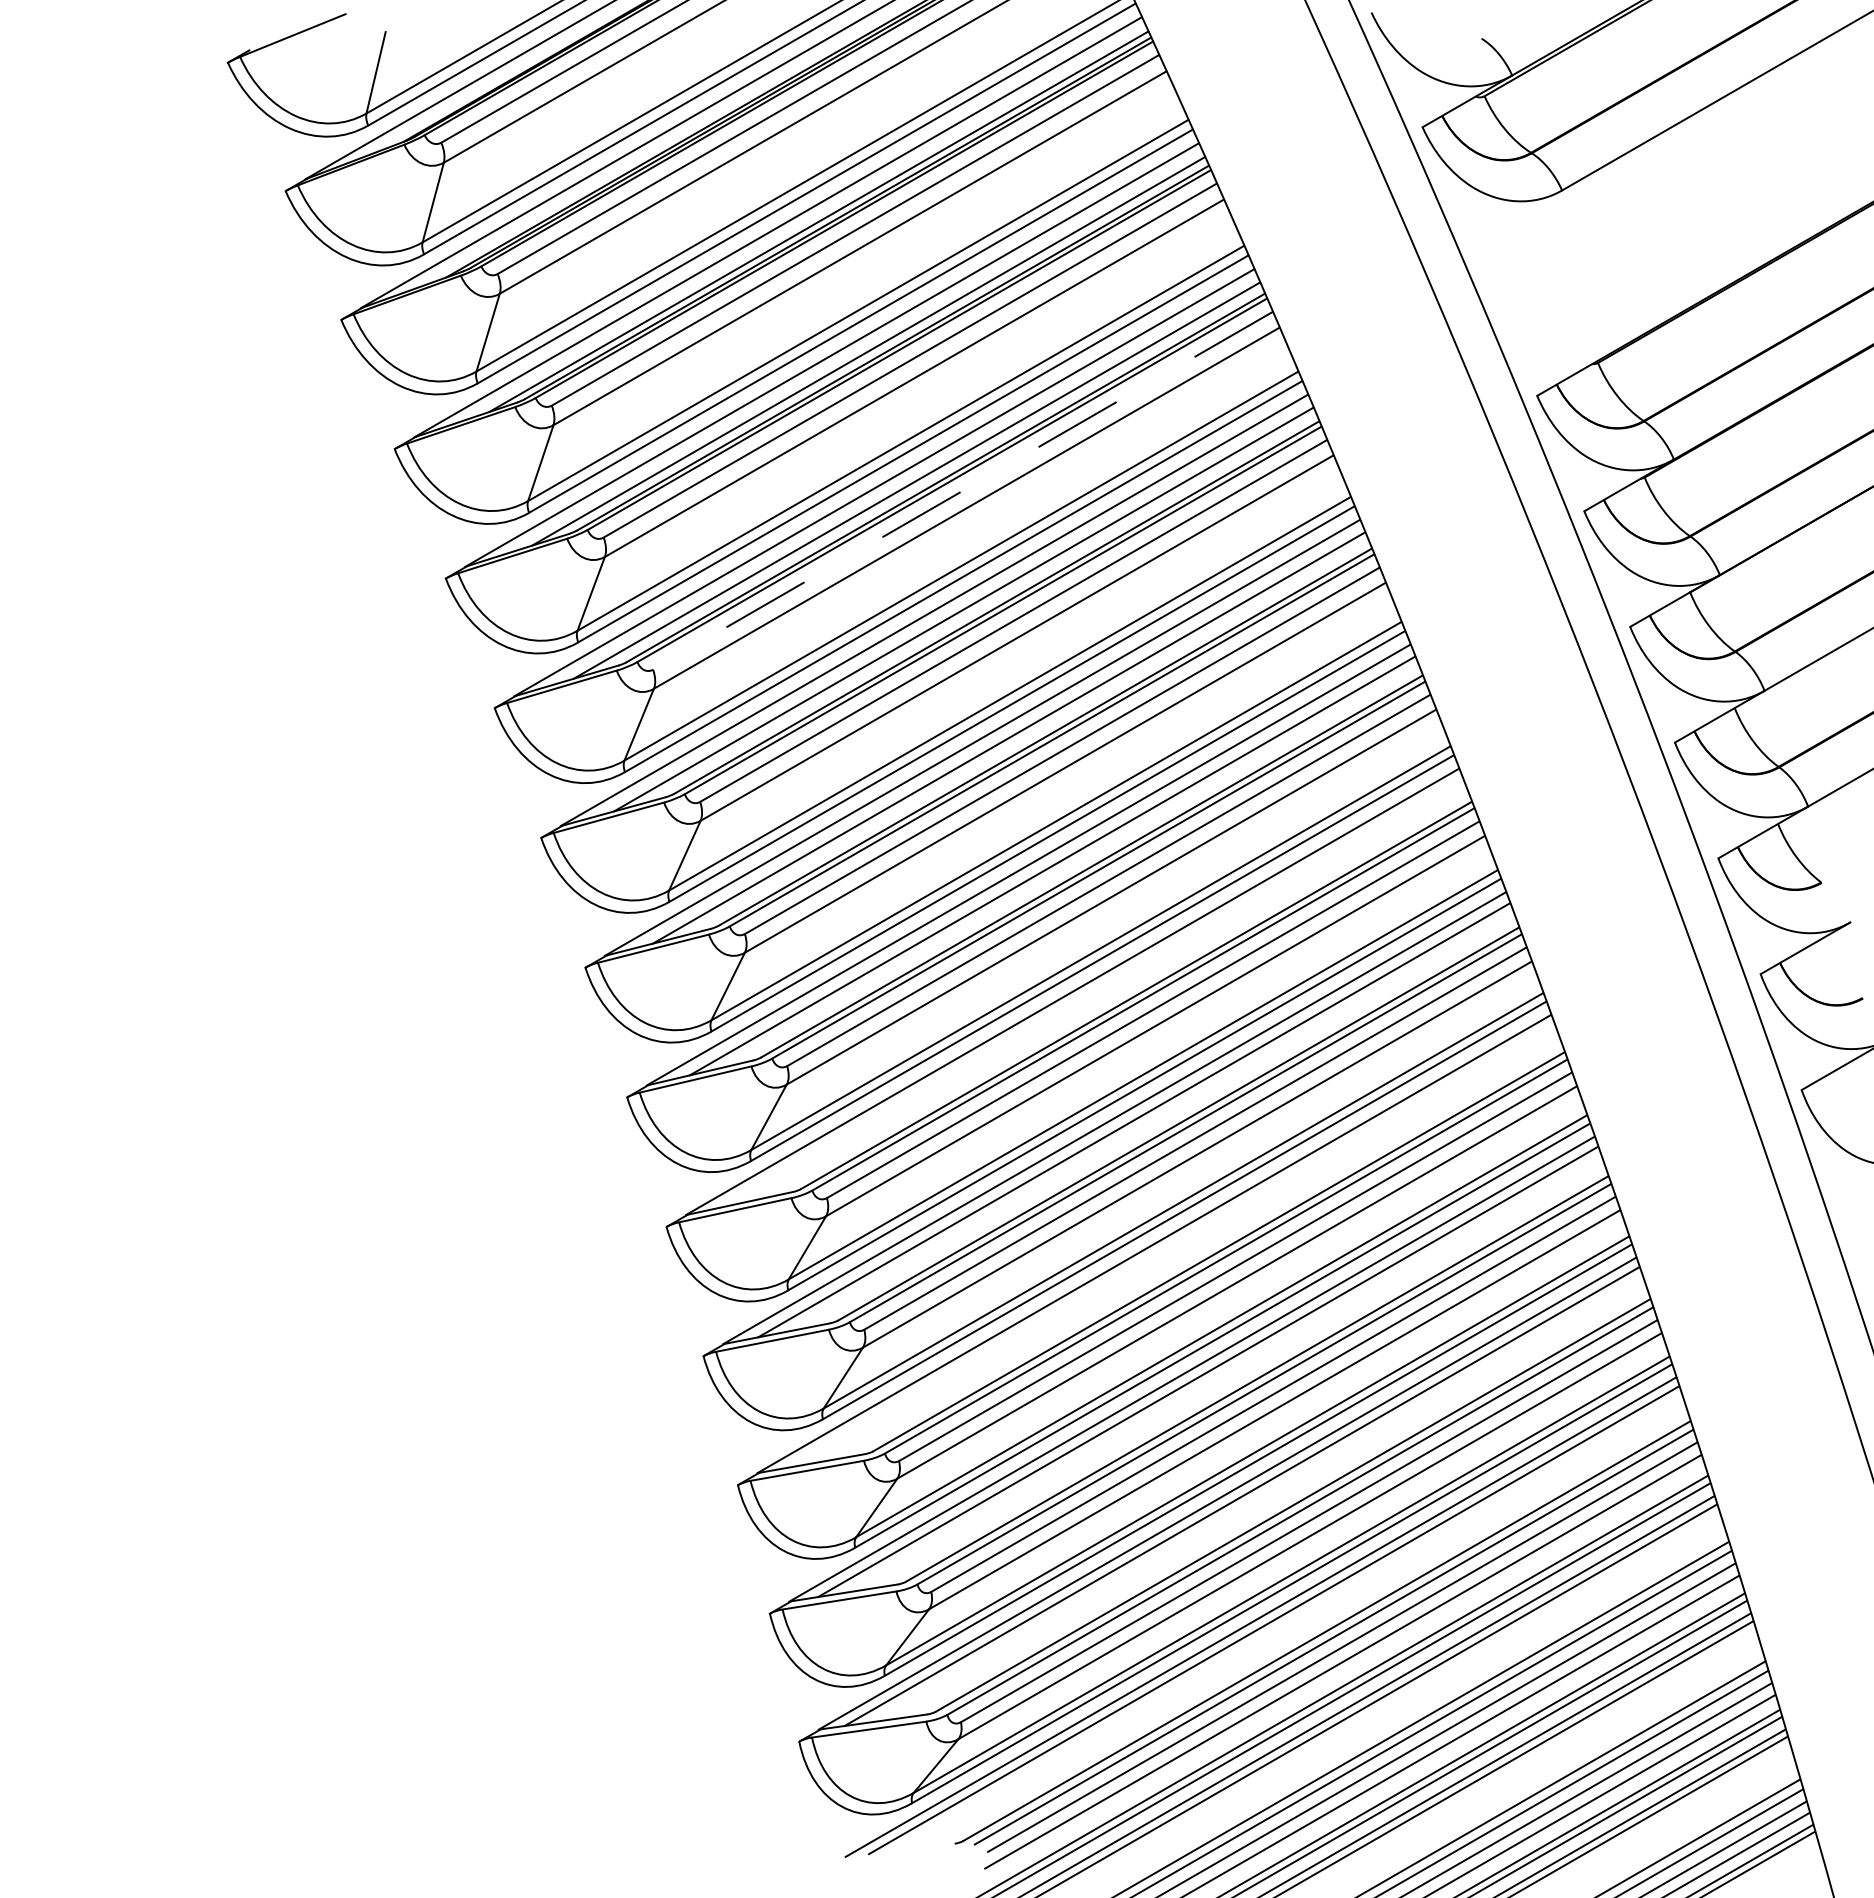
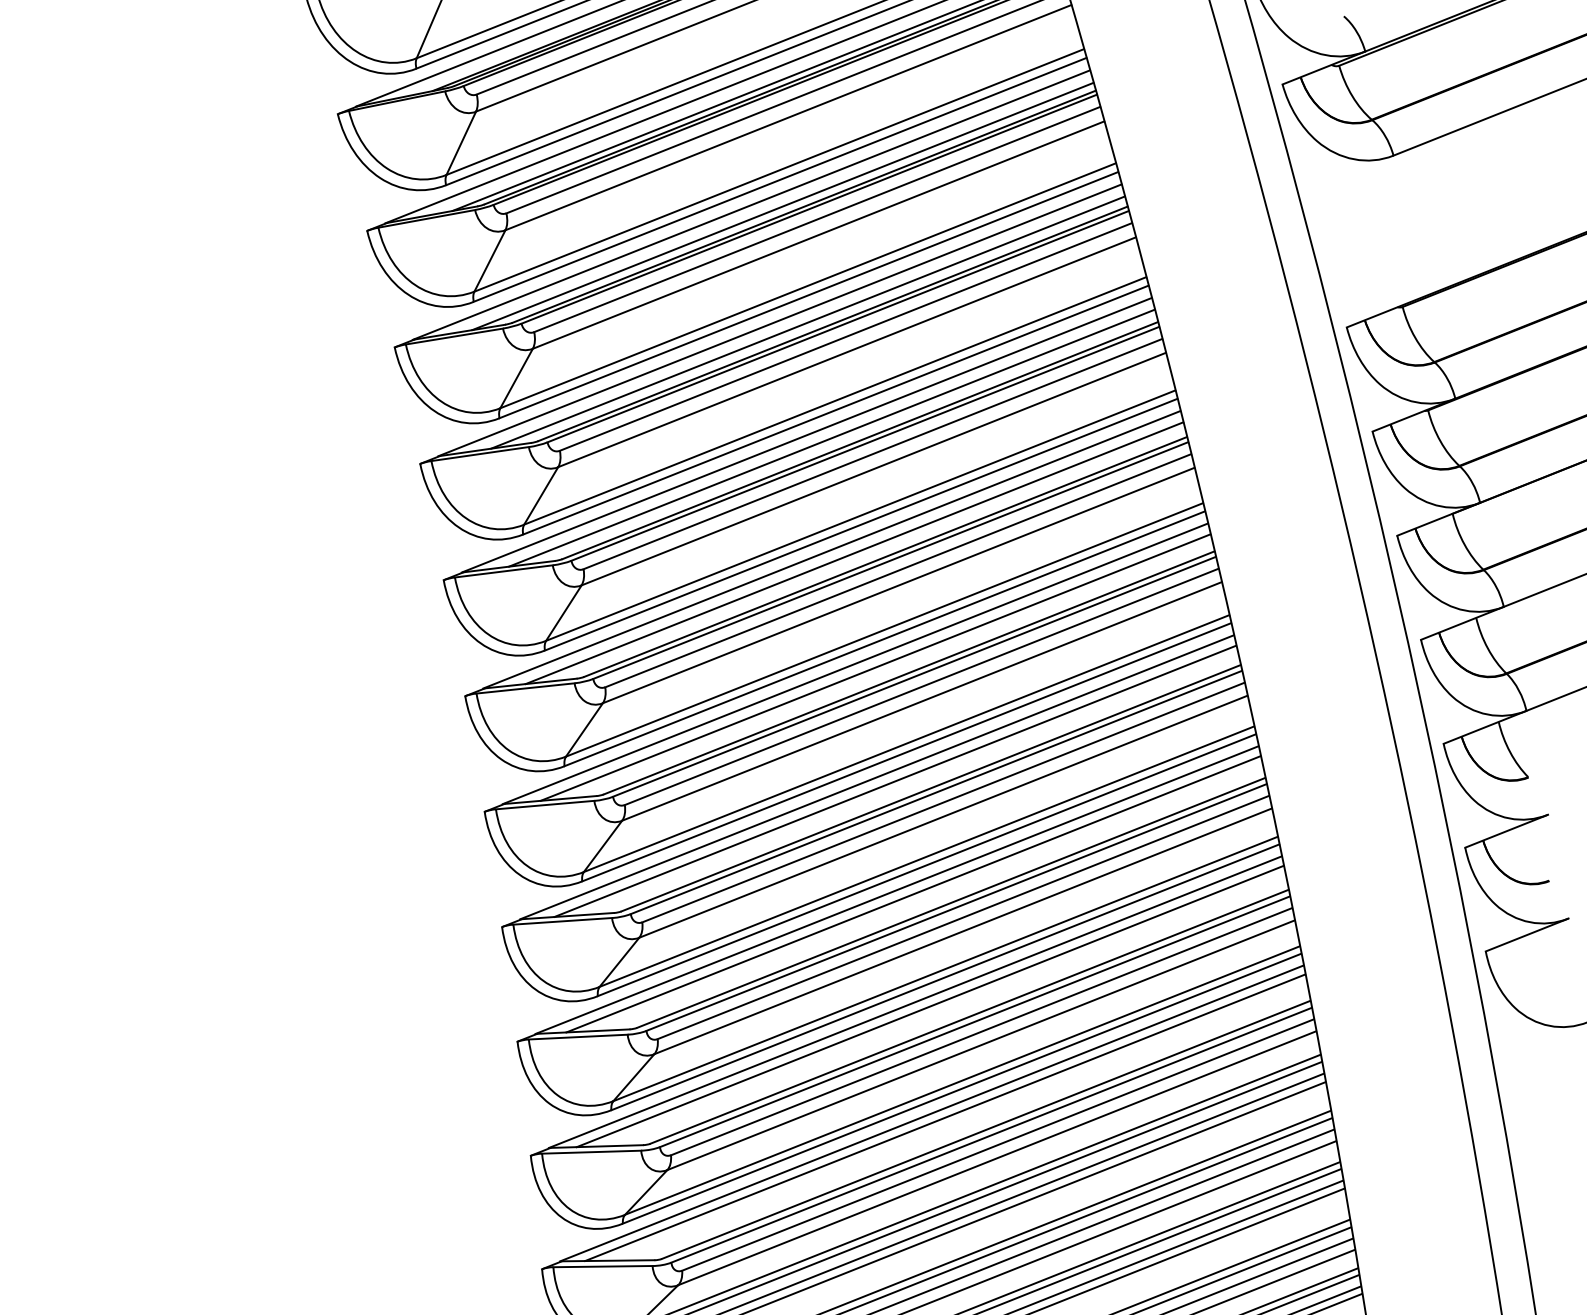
line: (962, 490) -> (845, 336), dashed -> solid
line: (1094, 993) -> (895, 781), added
line: (1171, 1246) -> (929, 1006), added

